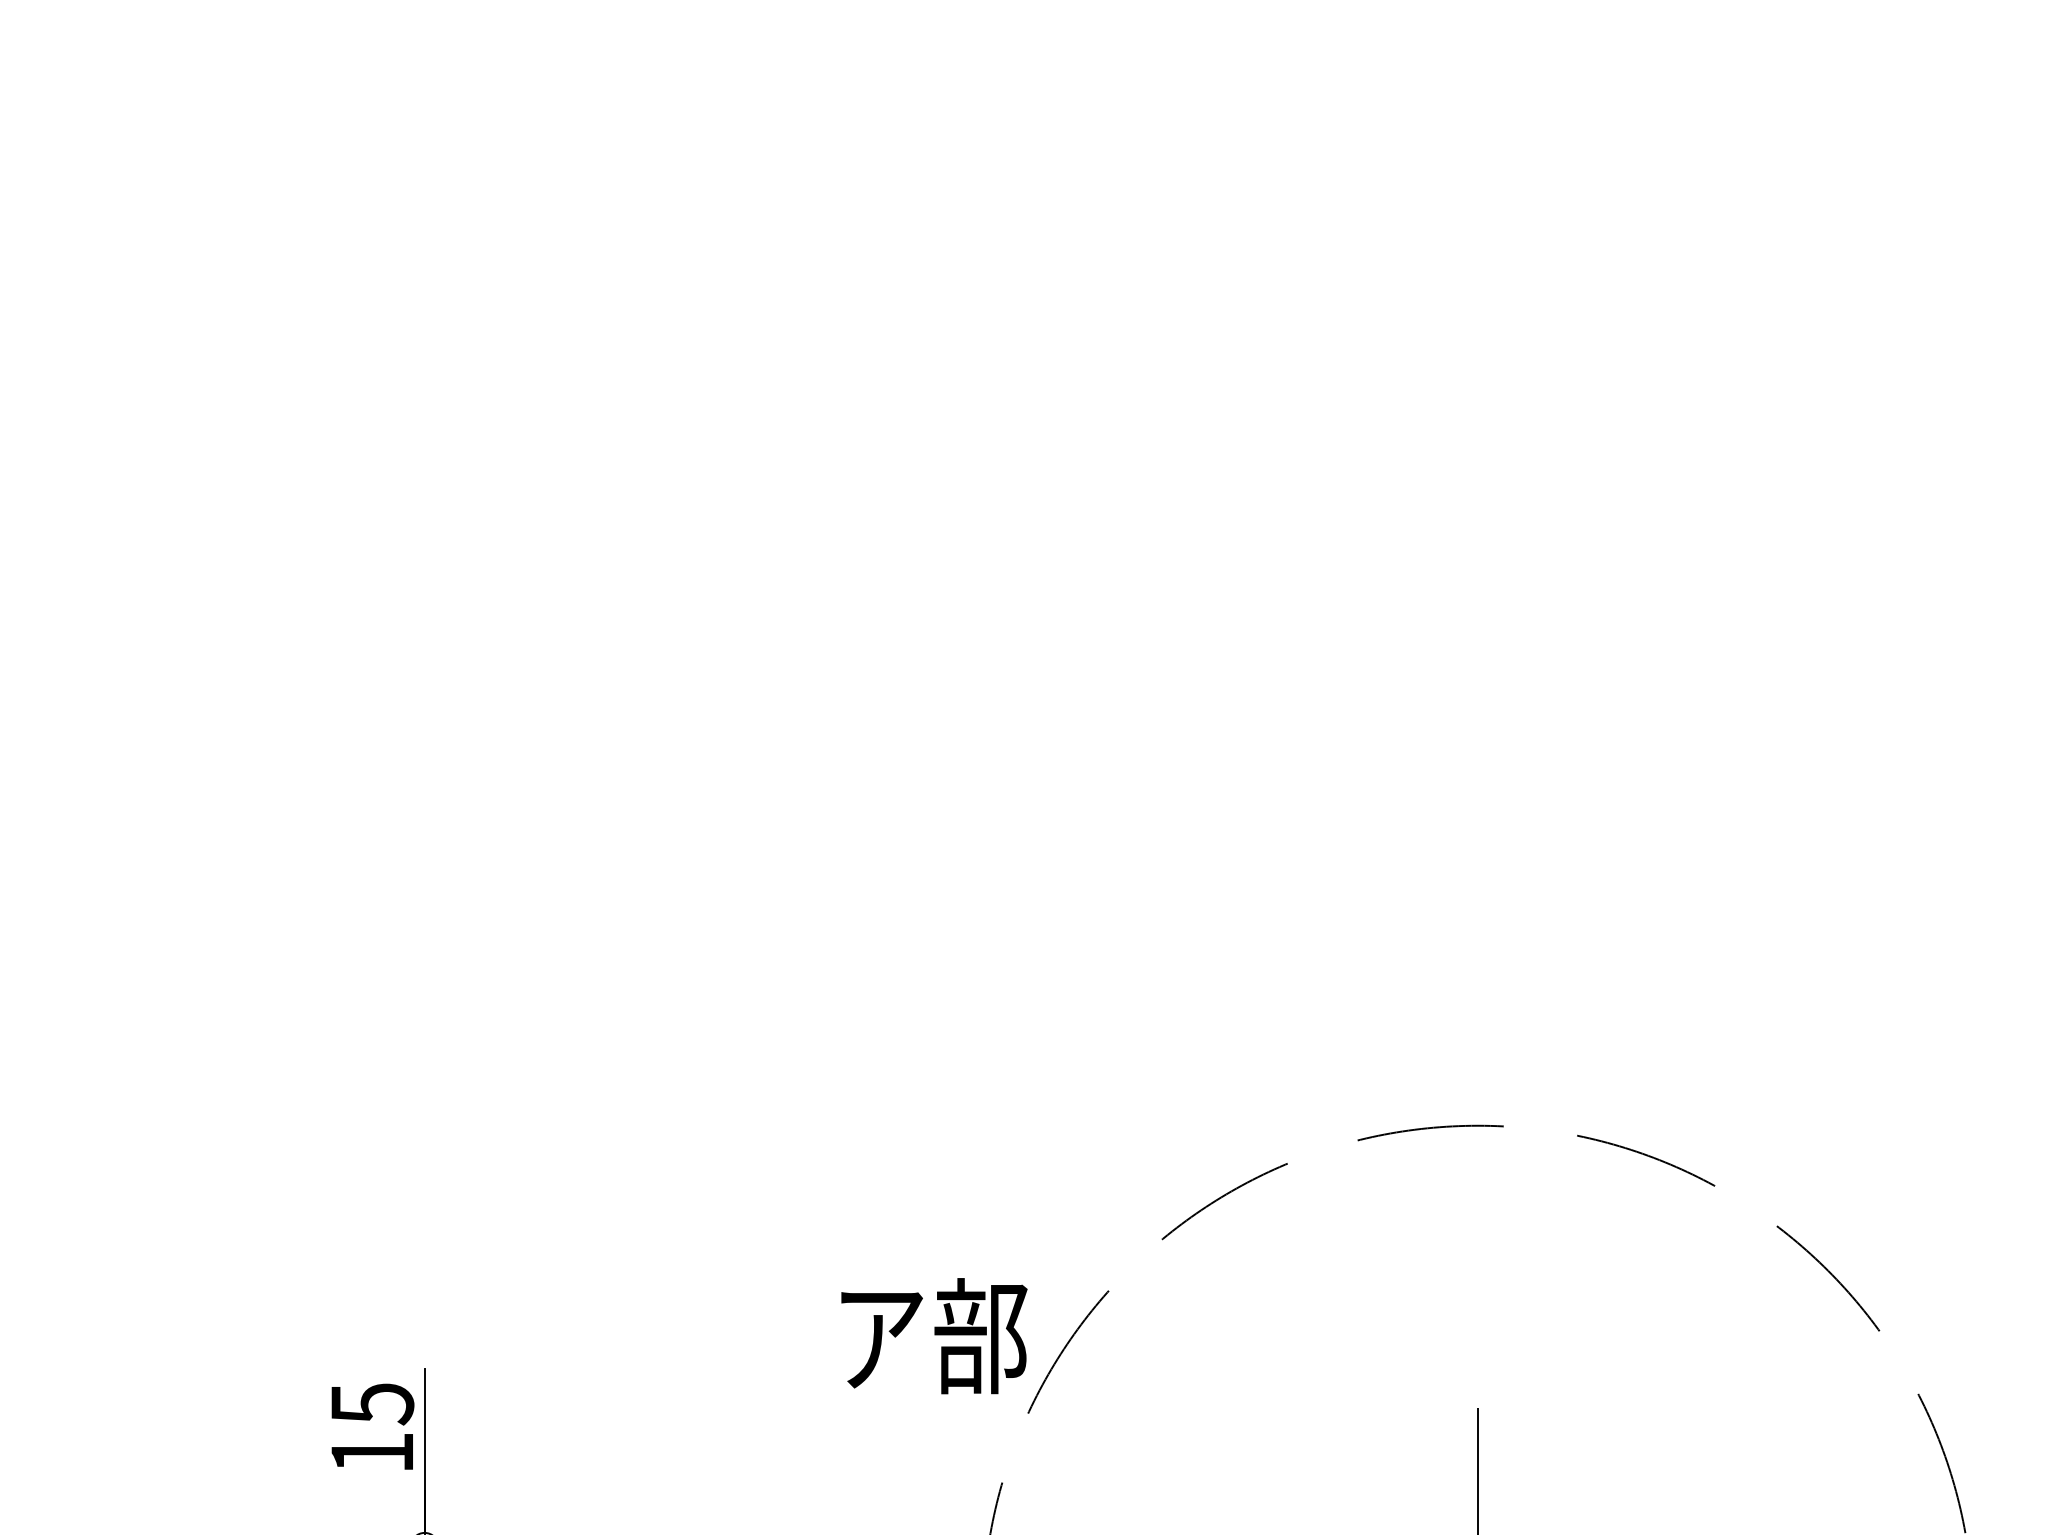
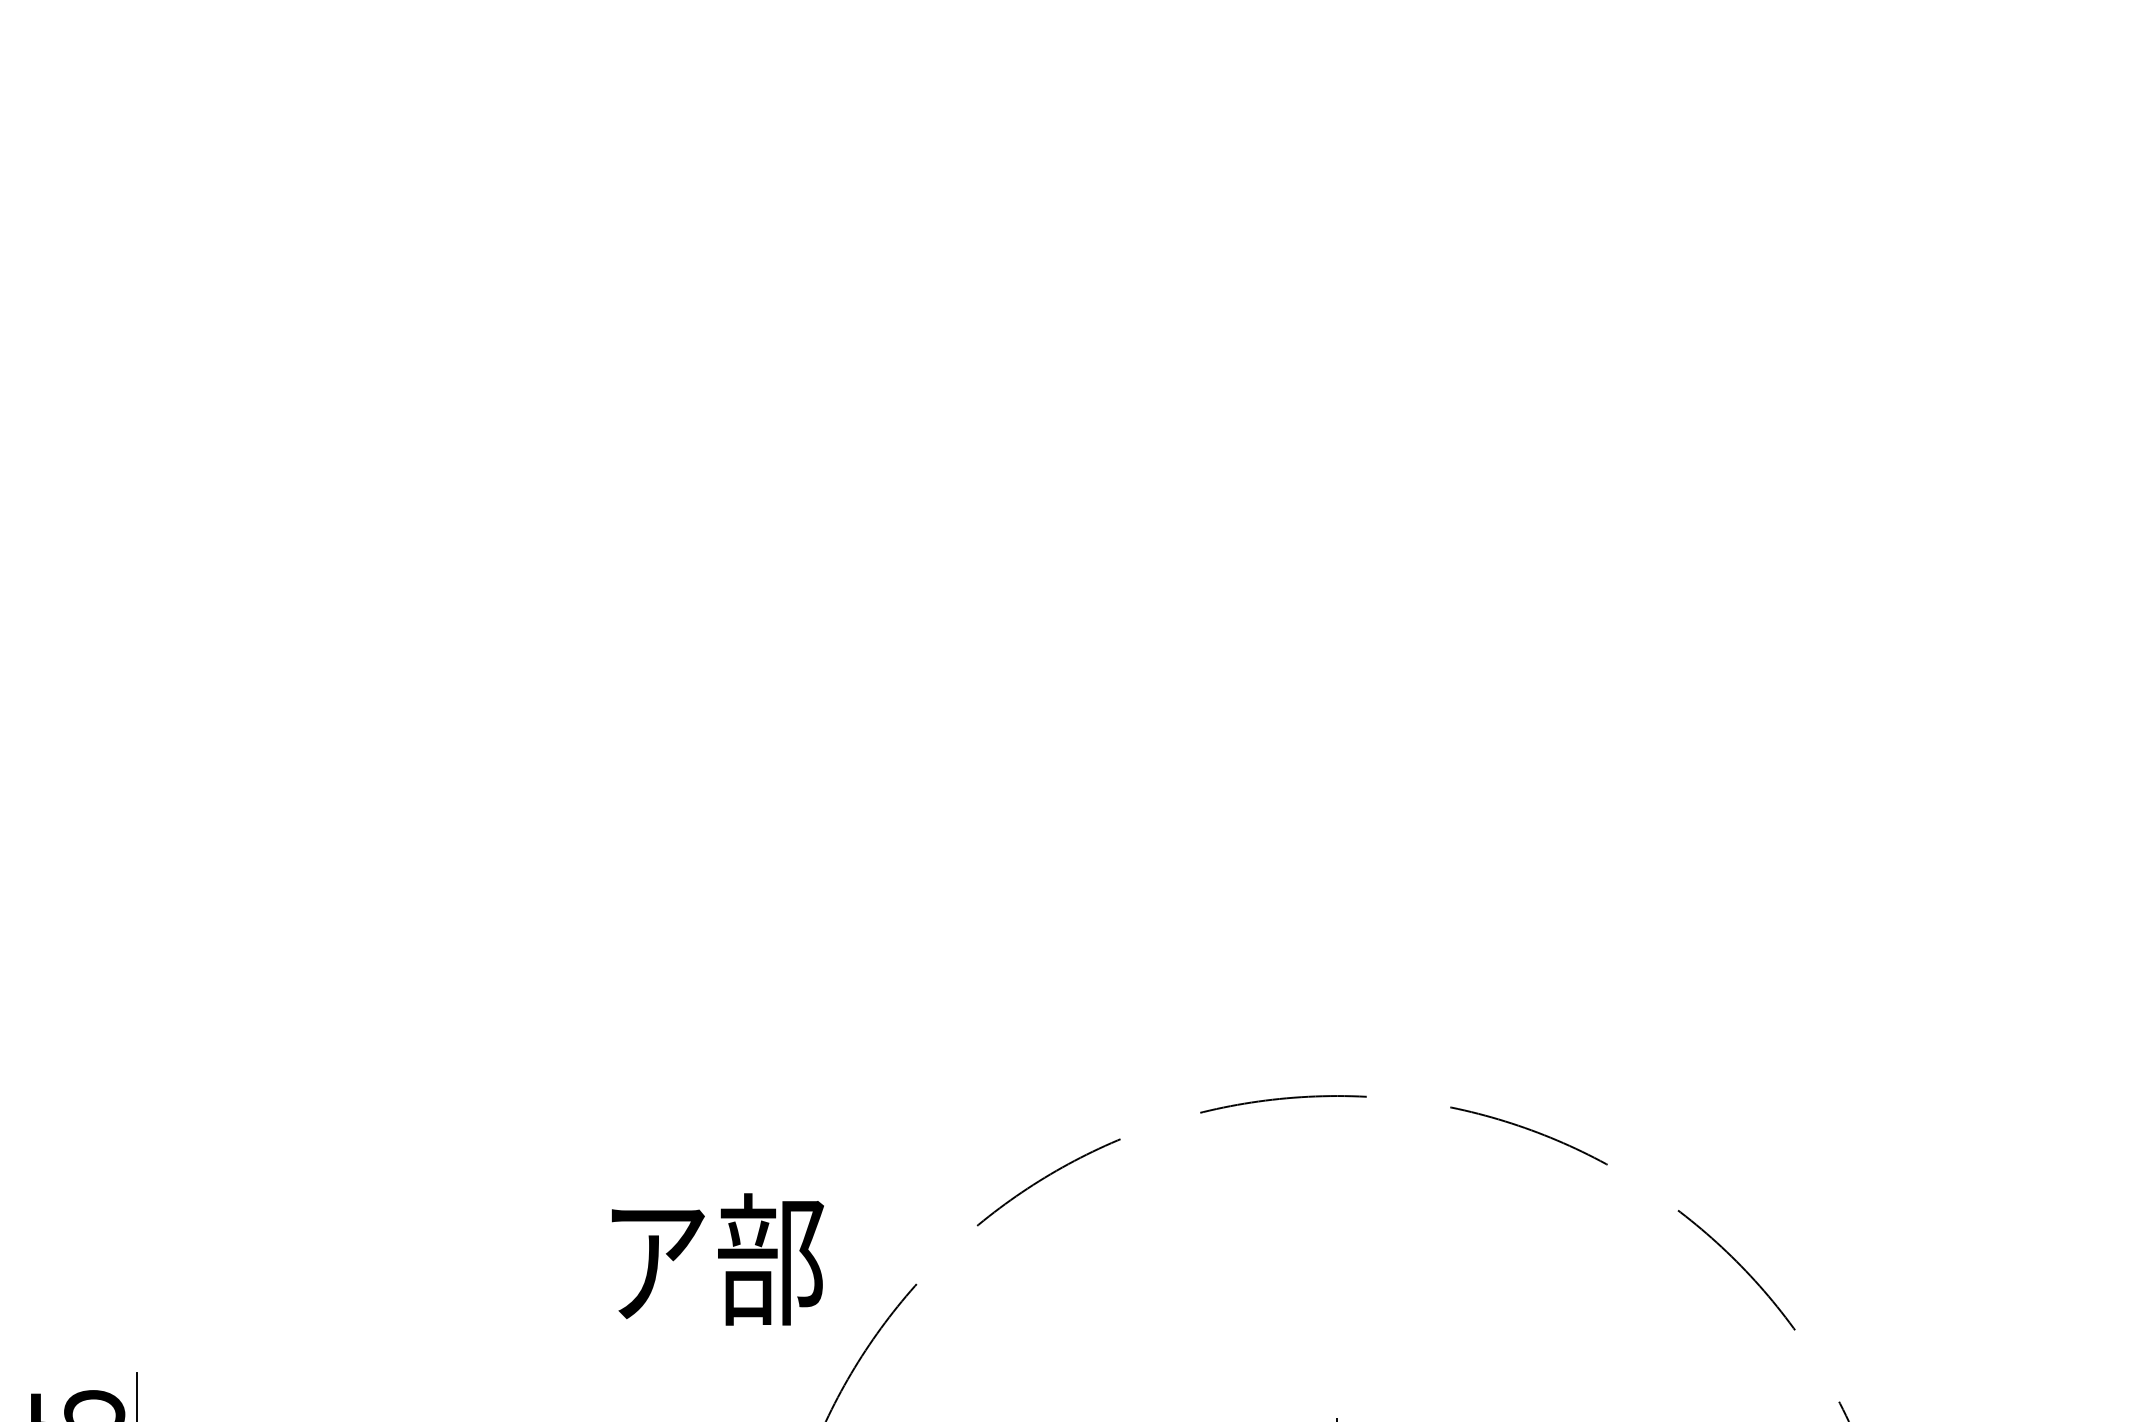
text: (934, 1336) -> (717, 1259), moved

